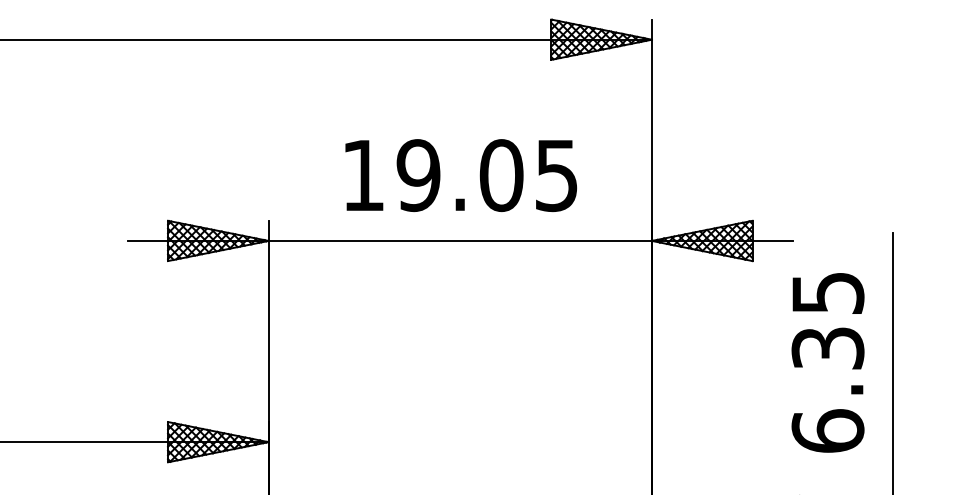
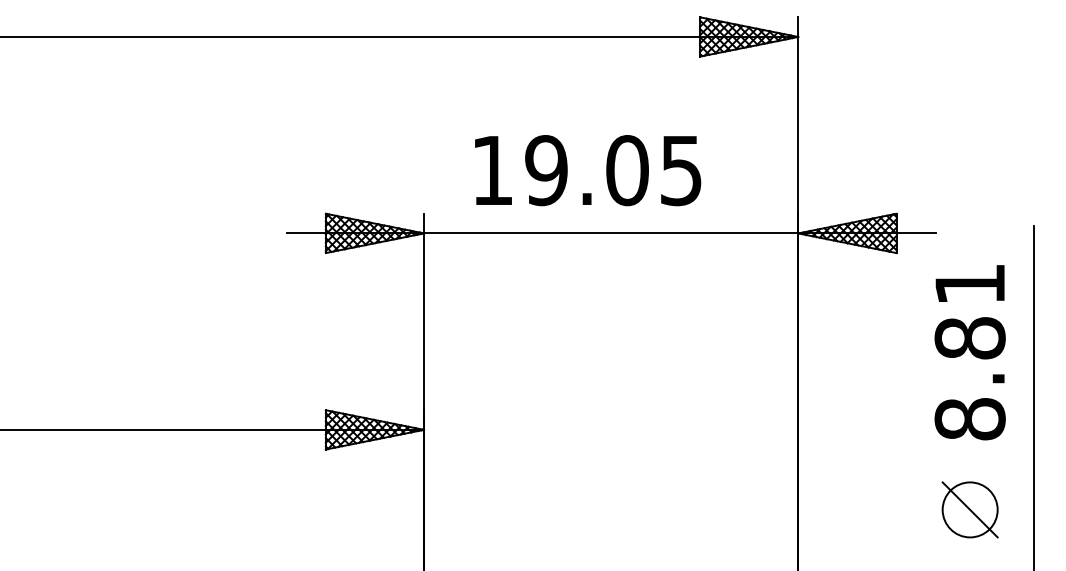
text: (461, 175) -> (588, 170), moved
text: (827, 362) -> (969, 352), 6.35 -> 8.81

